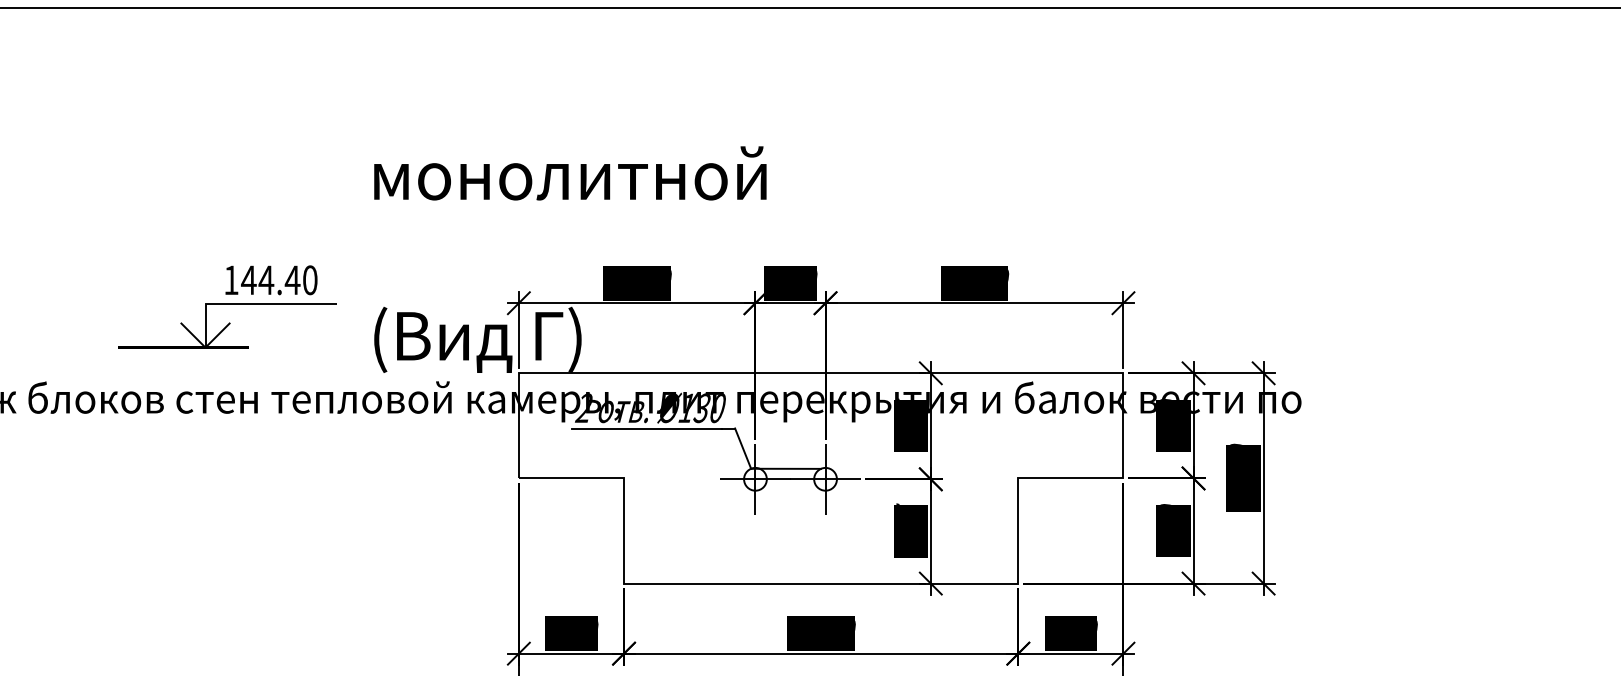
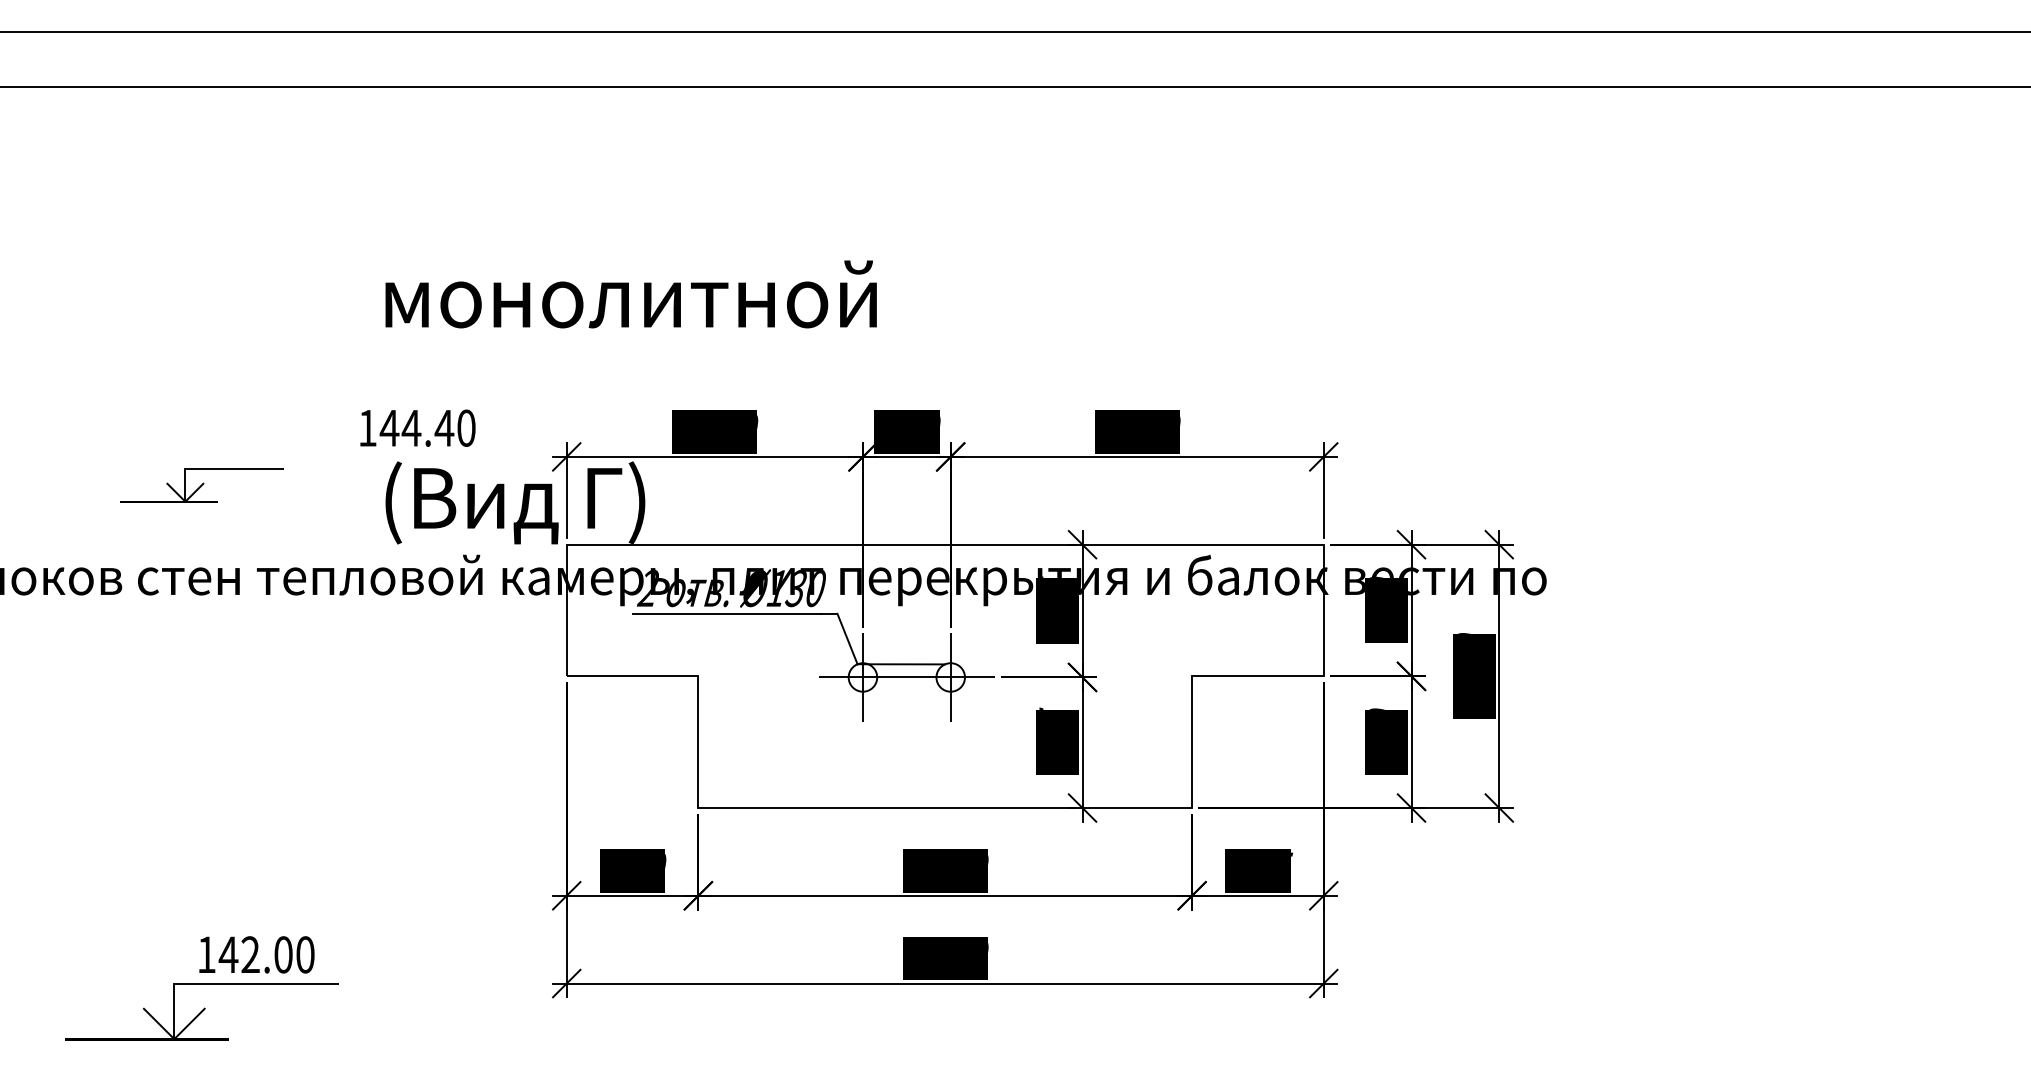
text: (271, 279) -> (417, 427), moved
part: (227, 326) -> (201, 485), size x0.6
text: (1098, 623) -> (1292, 858), 600 -> 875

